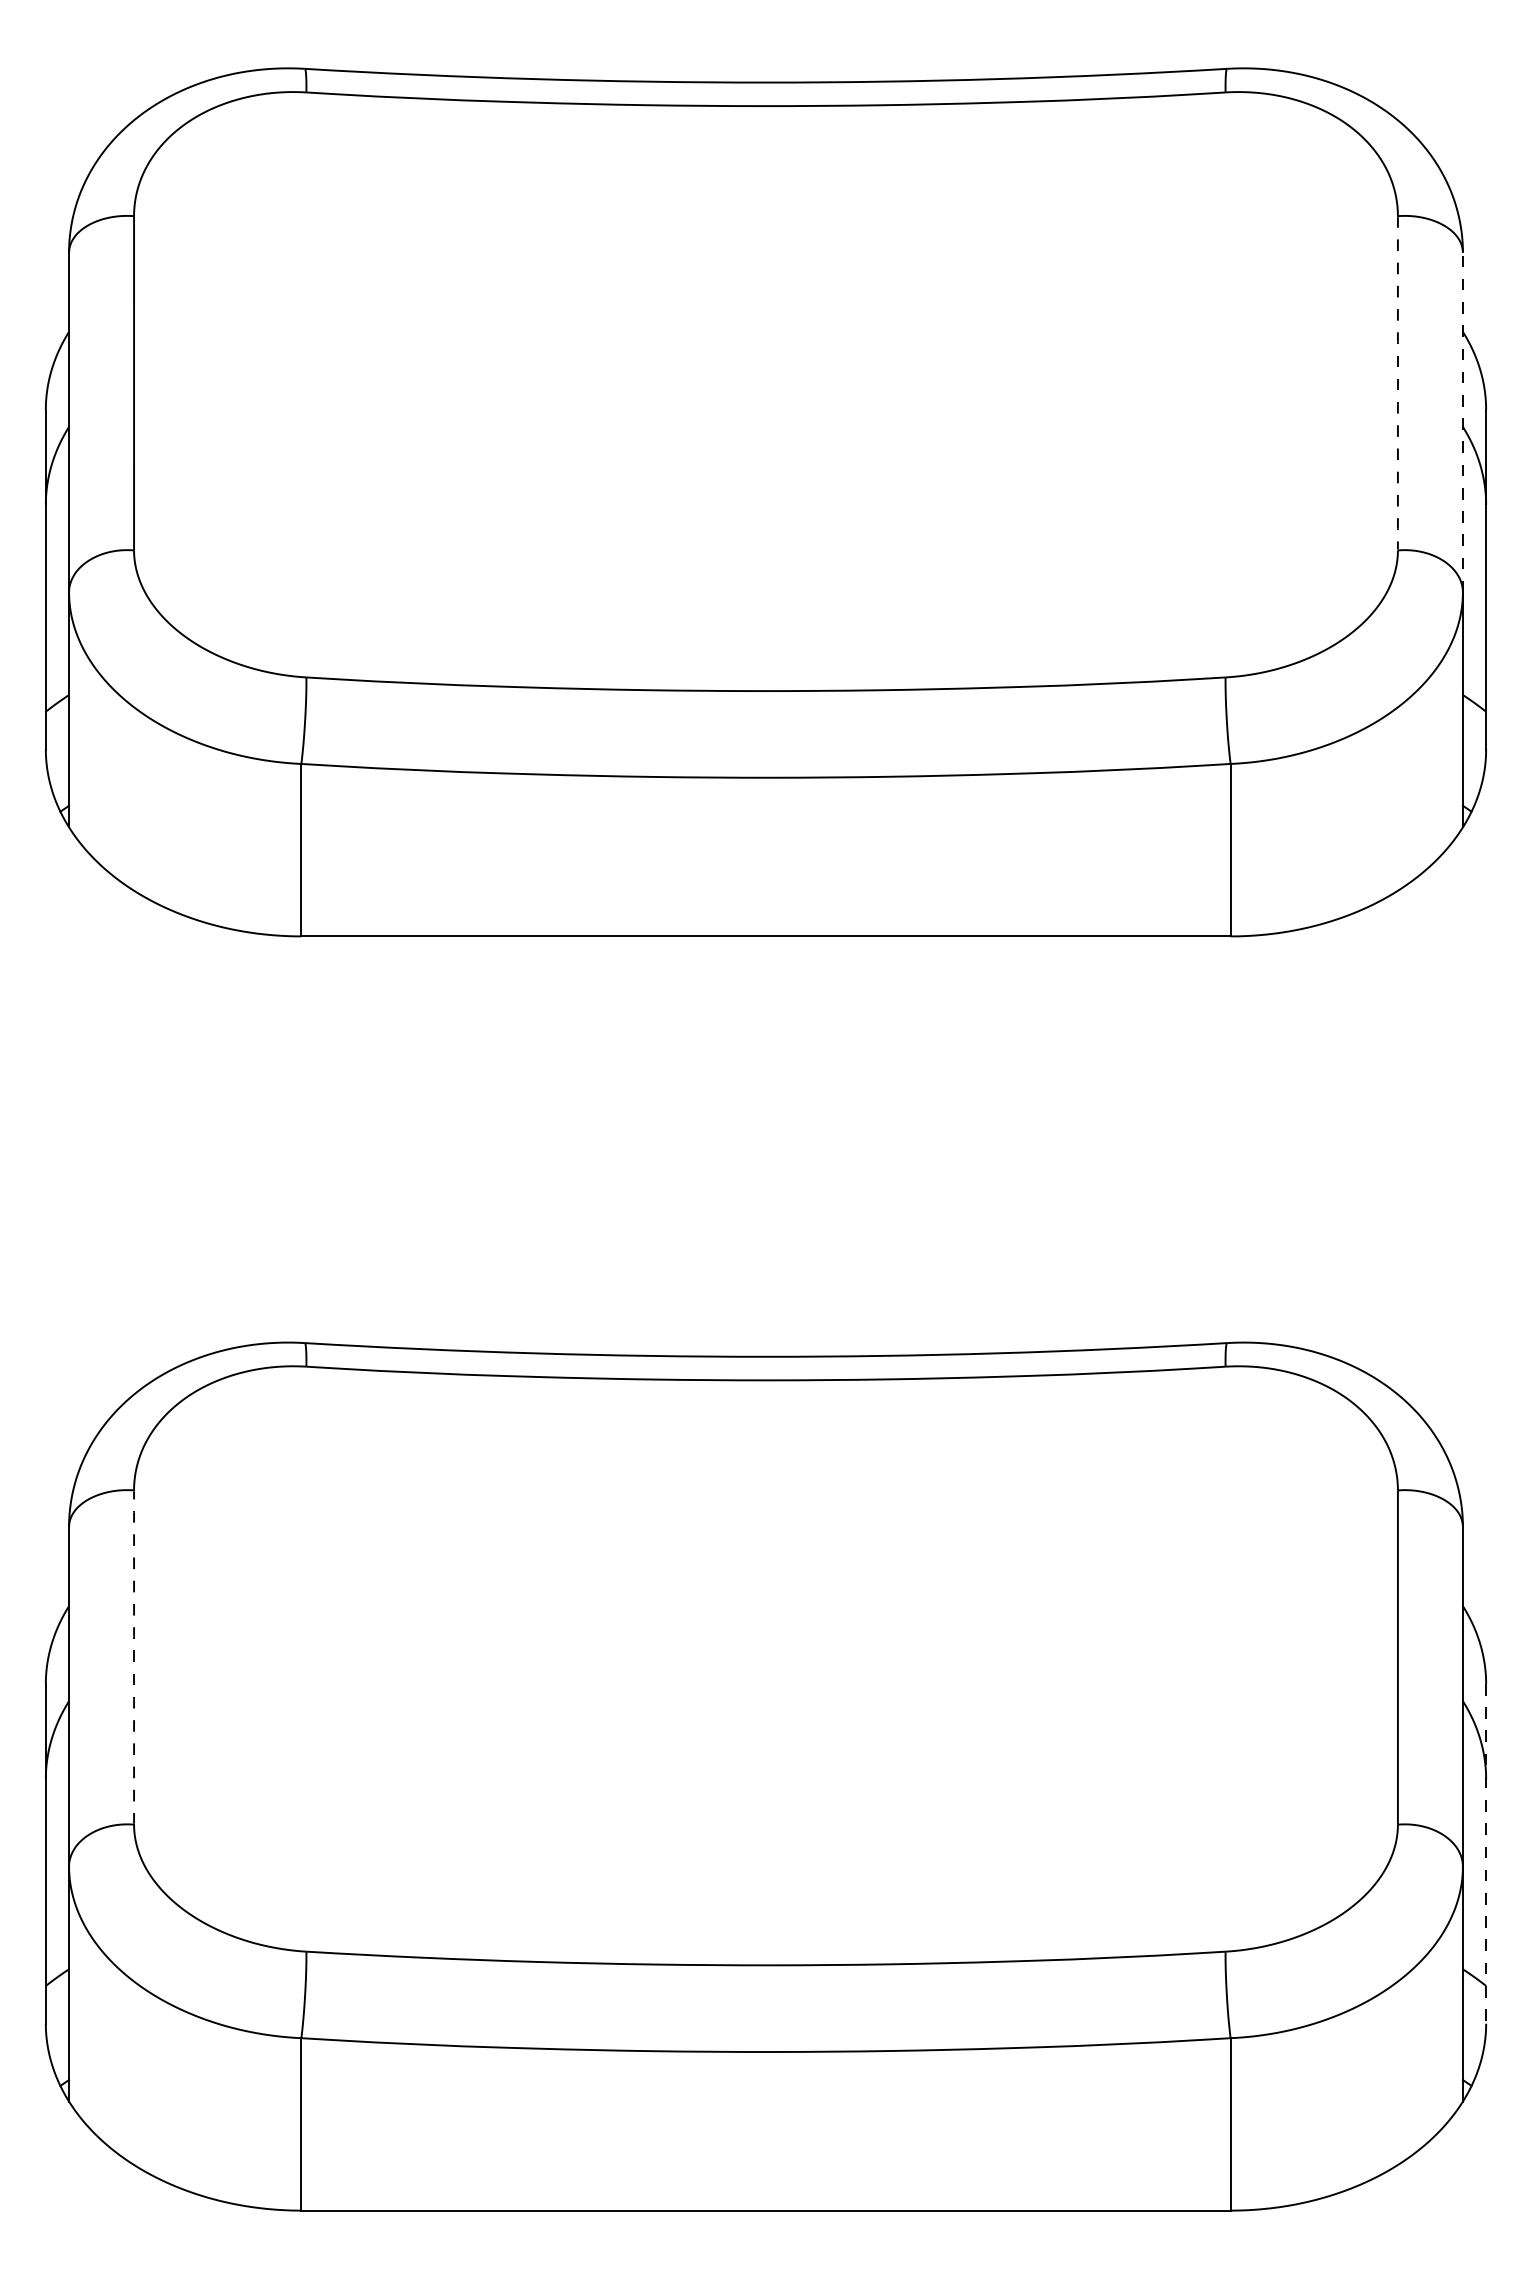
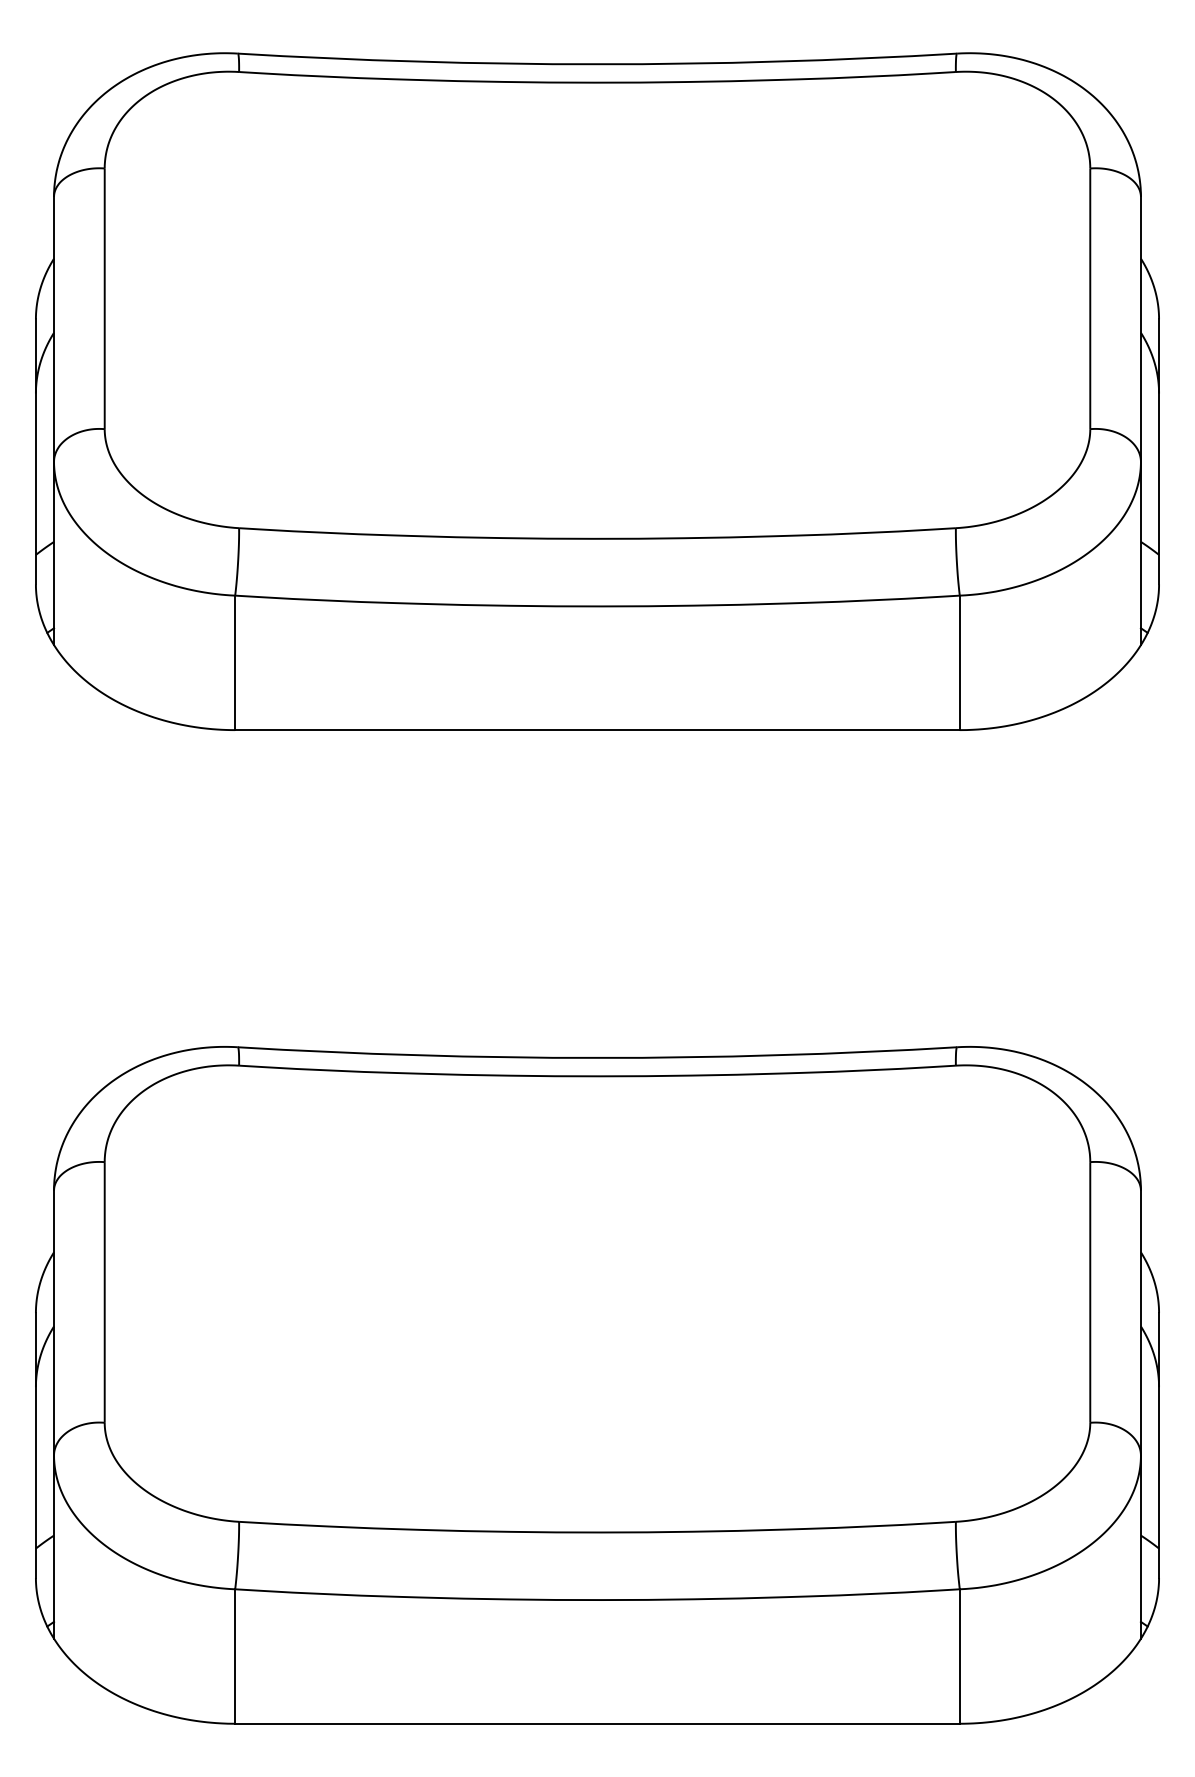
line: (1397, 383) -> (1089, 298), dashed -> solid
line: (1462, 422) -> (1140, 329), dashed -> solid
line: (134, 1657) -> (105, 1292), dashed -> solid
line: (1486, 1853) -> (1159, 1445), dashed -> solid

